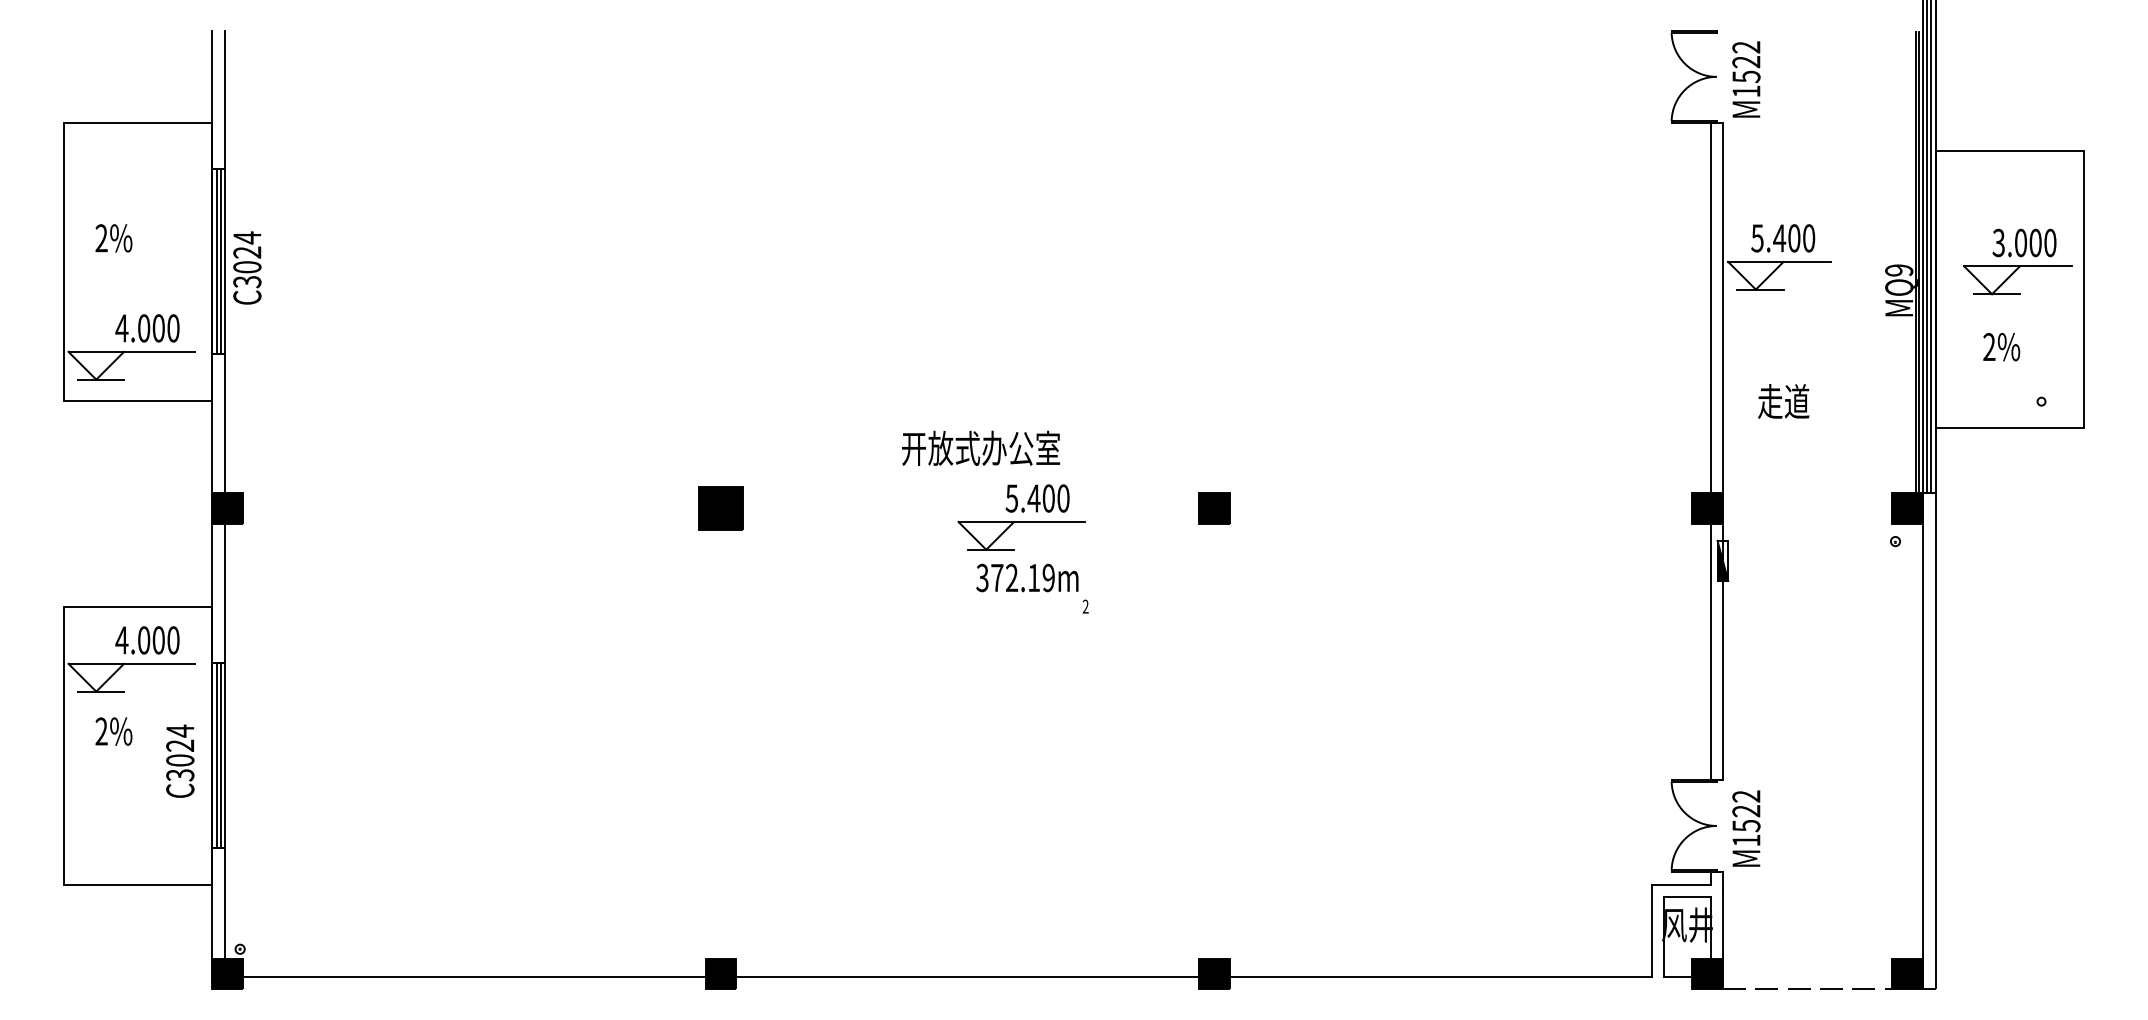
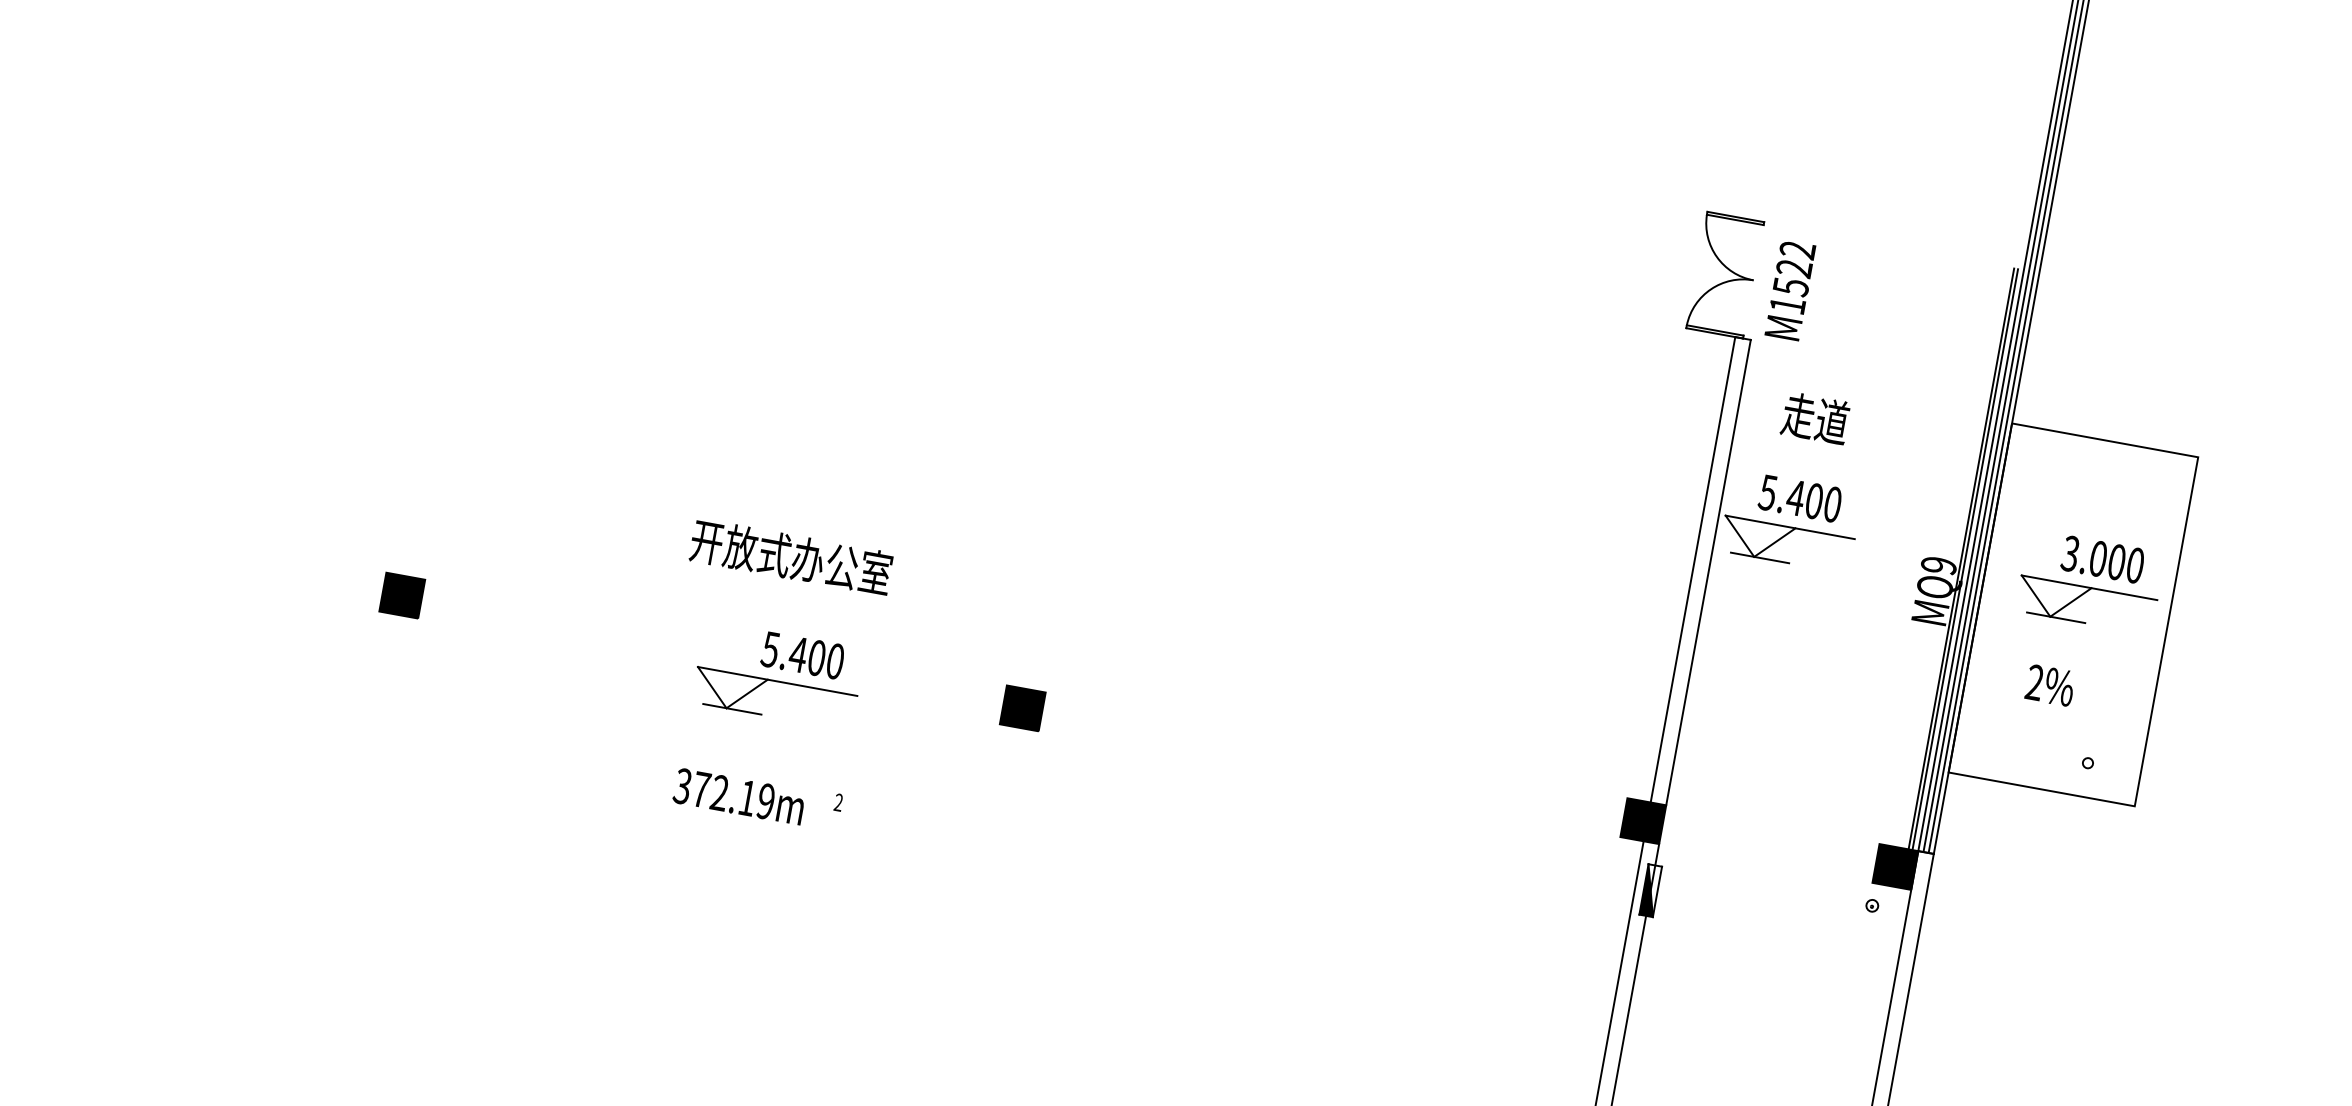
text: (1783, 401) -> (1815, 418), moved
text: (981, 447) -> (792, 556), moved
part: (720, 508) -> (401, 595), size x0.71
text: (1027, 577) -> (739, 796), moved

